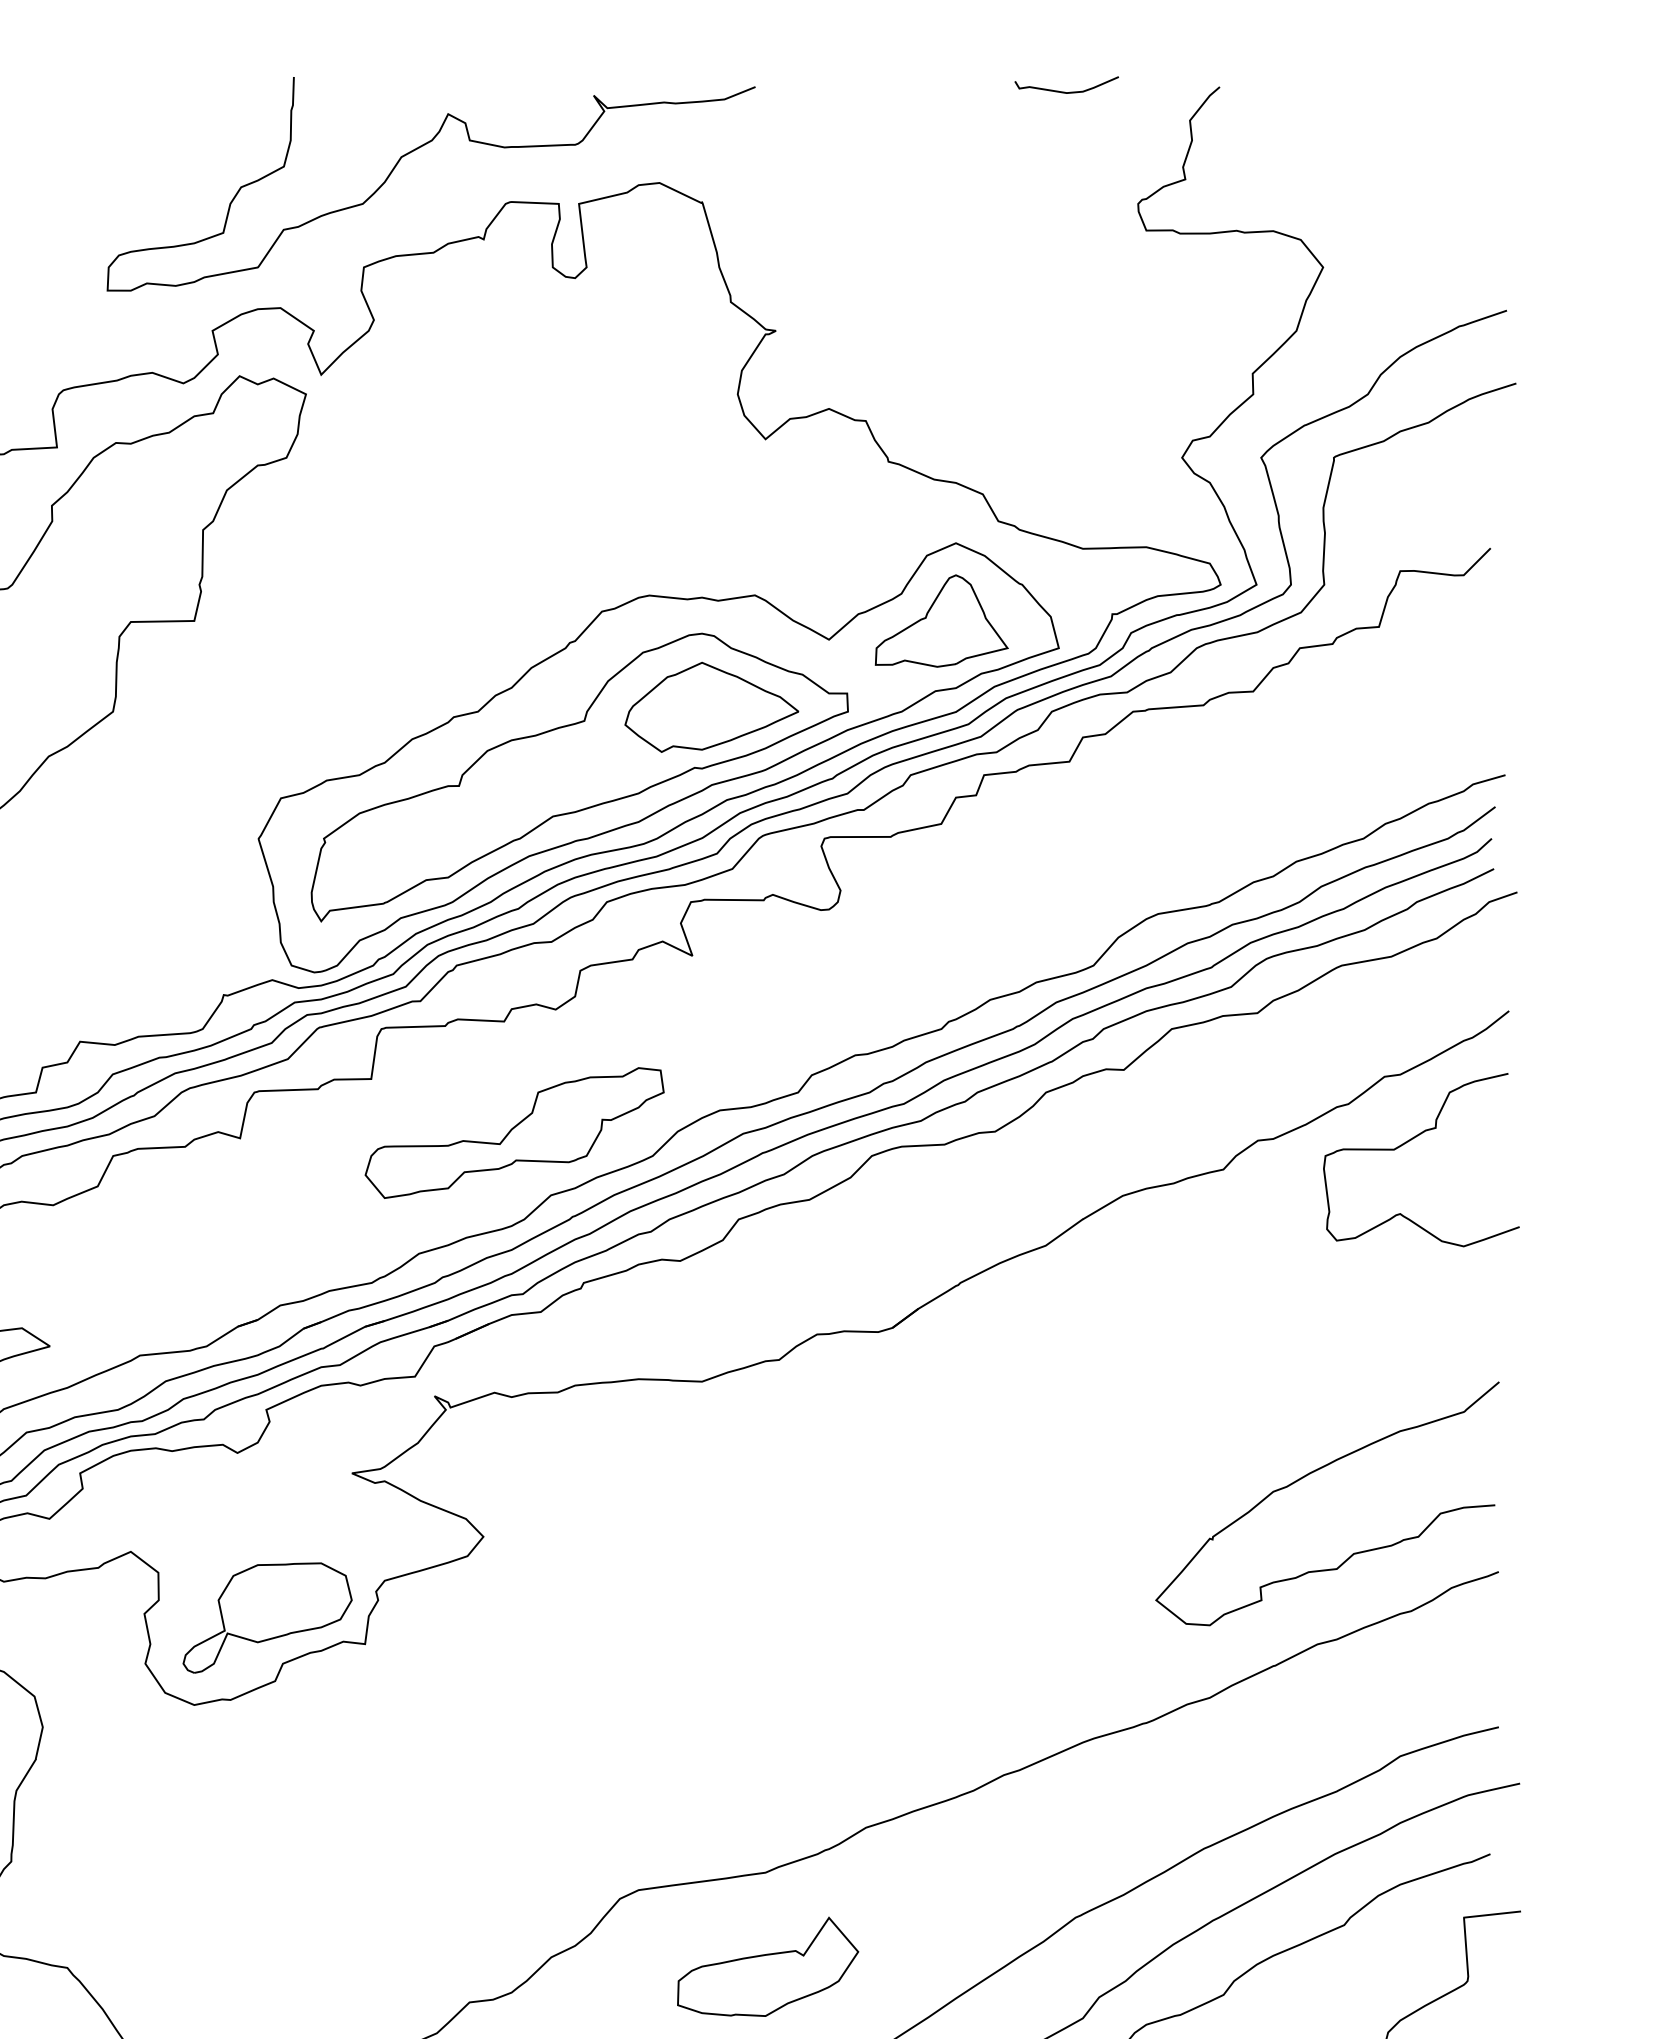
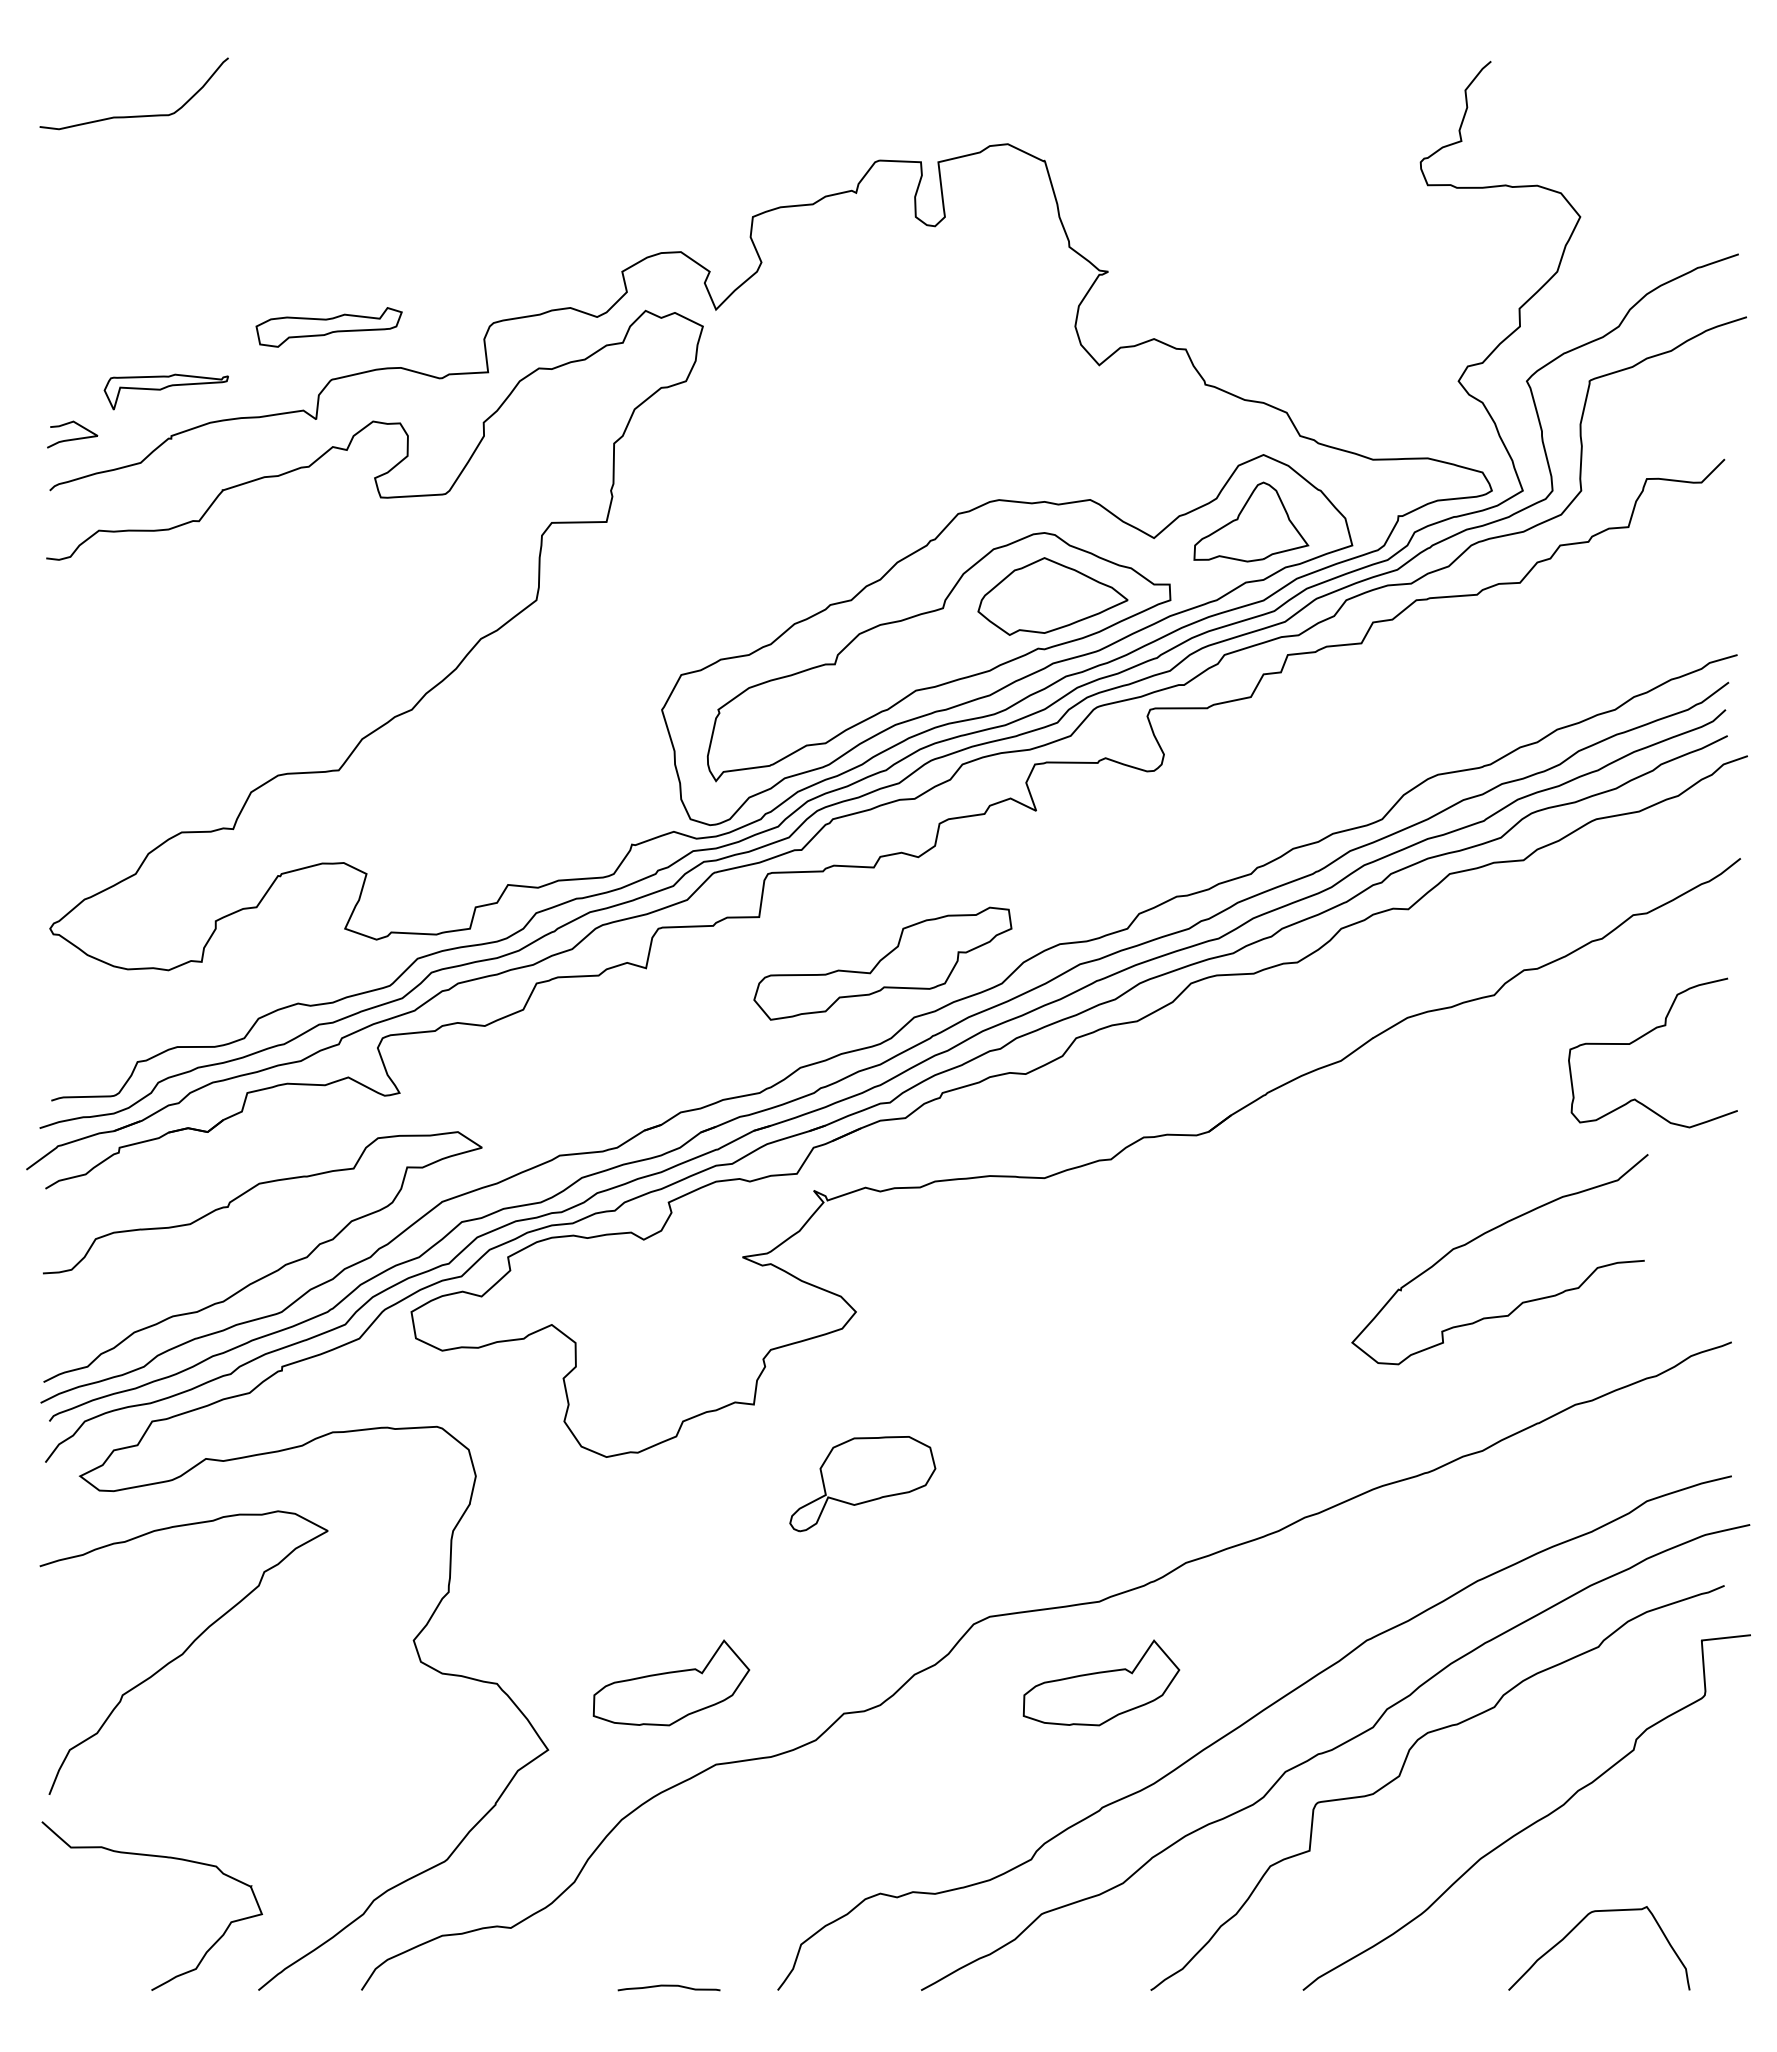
curve: (1067, 91) -> (1359, 65), removed
curve: (415, 150) -> (797, 116), removed
curve: (1411, 1140) -> (1644, 1036), moved
curve: (1308, 1475) -> (1483, 1235), moved
part: (267, 1618) -> (862, 1484), moved
part: (269, 1966) -> (671, 1682), added

